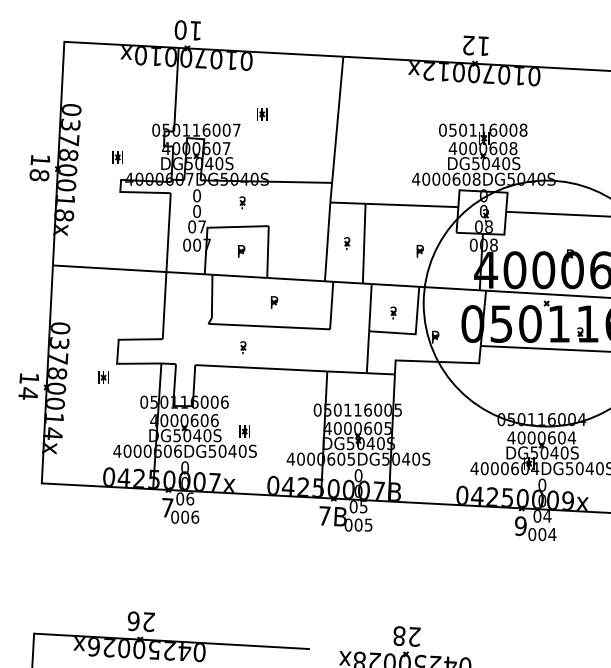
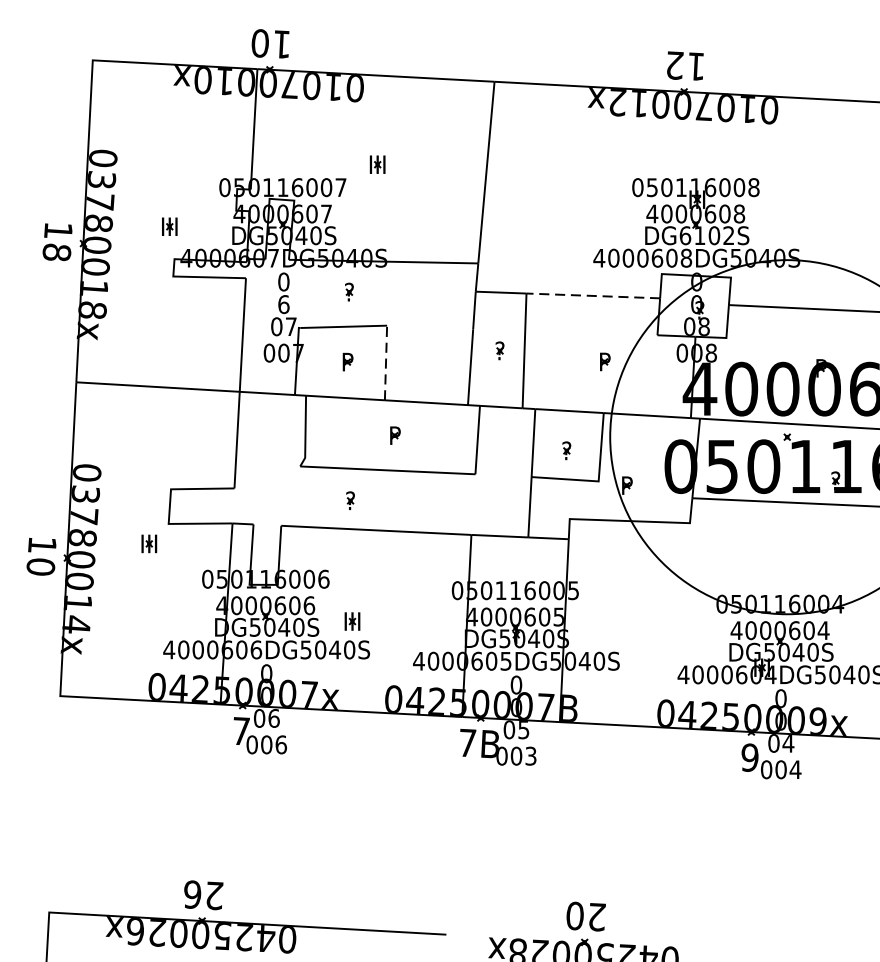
text: (491, 163) -> (707, 235), DG5040S -> DG6102S
line: (411, 205) -> (592, 295), solid -> dashed
text: (197, 210) -> (284, 303), 0 -> 6
line: (268, 252) -> (386, 363), solid -> dashed
text: (28, 393) -> (41, 566), 14 -> 10
text: (368, 524) -> (530, 755), 005 -> 003
text: (399, 635) -> (575, 915), 28 -> 20

